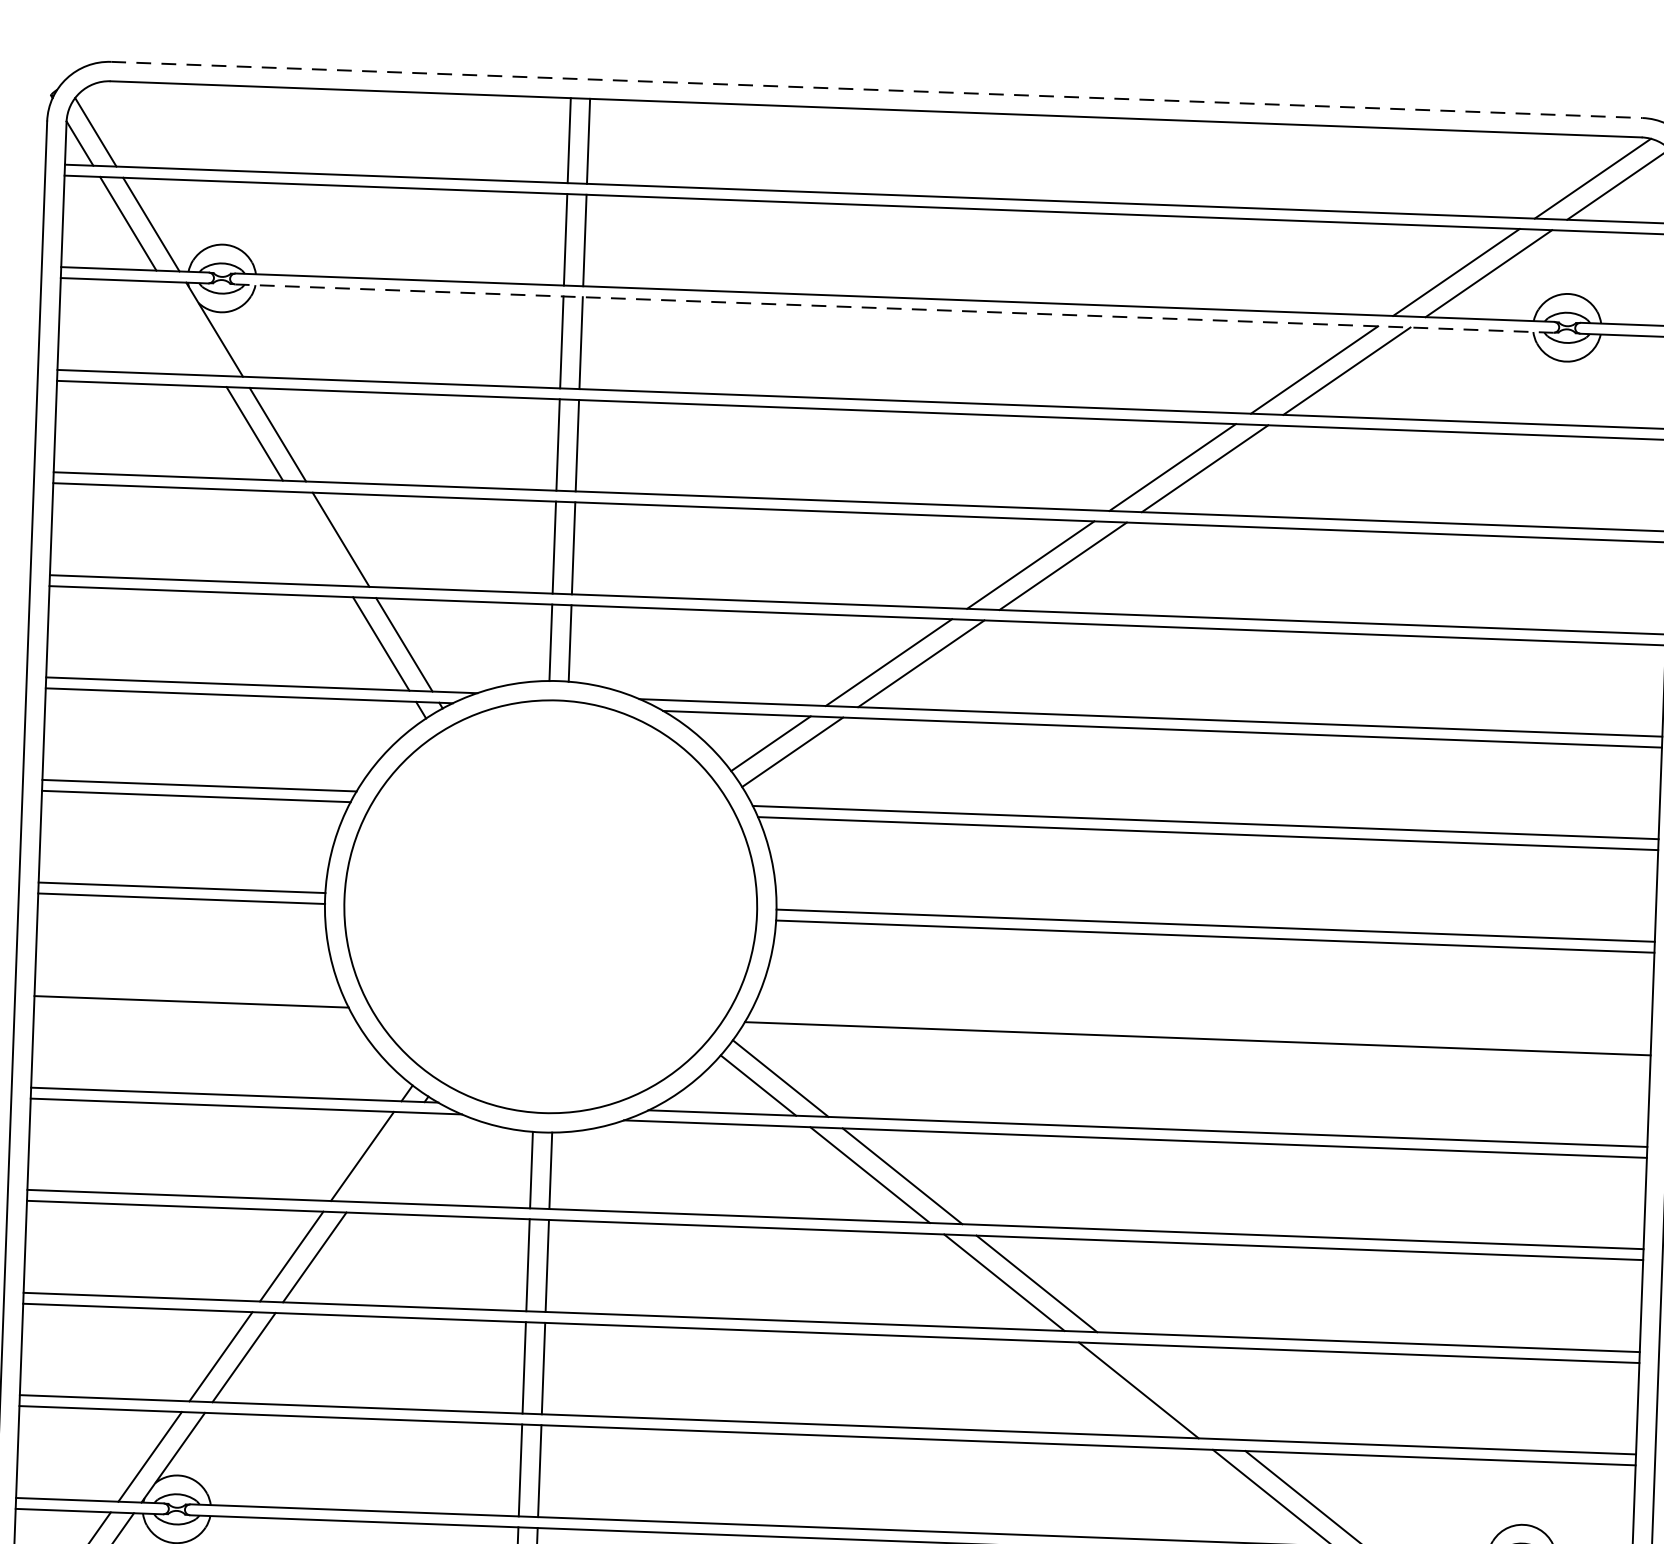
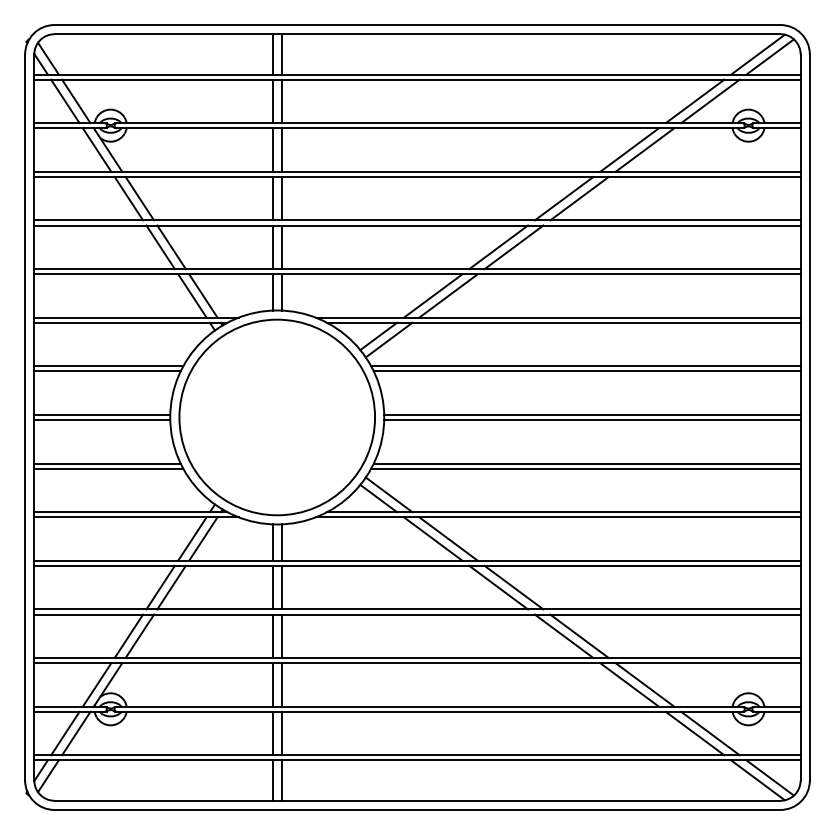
line: (876, 90) -> (417, 25), dashed -> solid
line: (894, 309) -> (429, 128), dashed -> solid
line: (190, 327) -> (96, 149), added
line: (317, 539) -> (160, 247), added
line: (189, 990) -> (107, 463), added
line: (1199, 1027) -> (586, 463), added
line: (385, 1156) -> (203, 538), added
line: (1171, 1389) -> (579, 635), added

